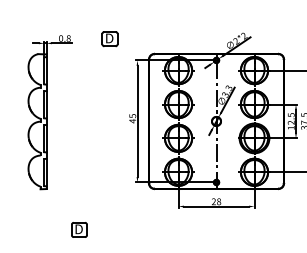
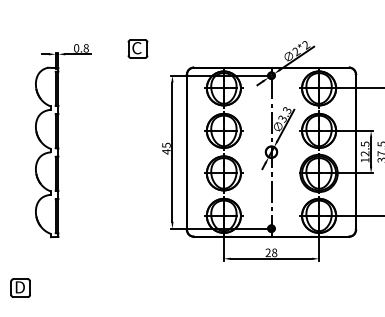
text: (109, 38) -> (137, 48), D -> C
part: (79, 229) -> (20, 287), moved

